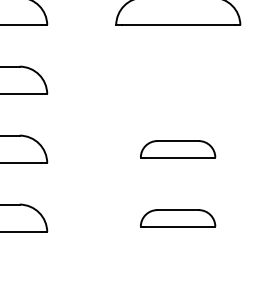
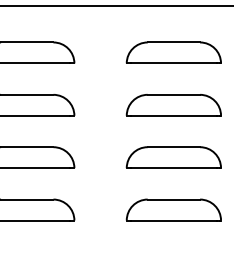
part: (177, 80) -> (173, 105), added
part: (177, 149) -> (173, 157), size x1.67
part: (177, 217) -> (173, 209), size x1.67

